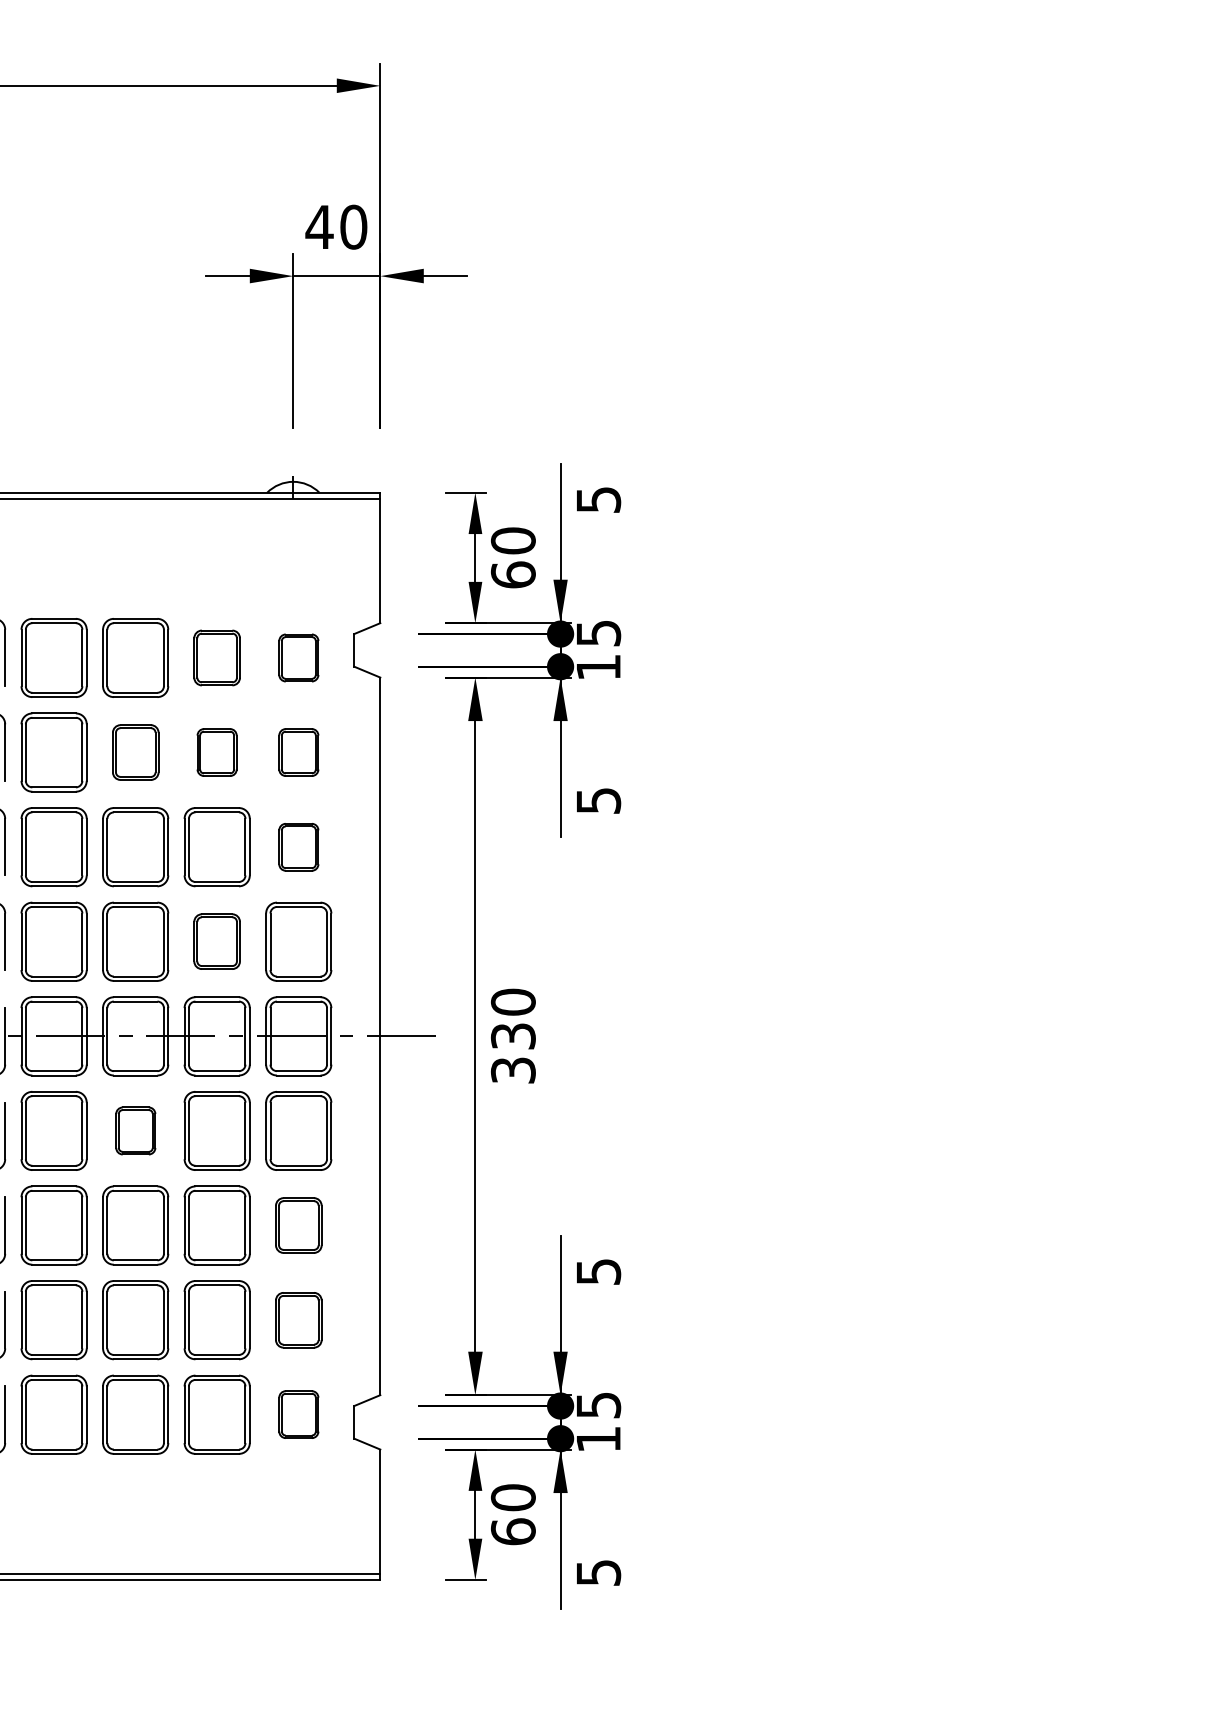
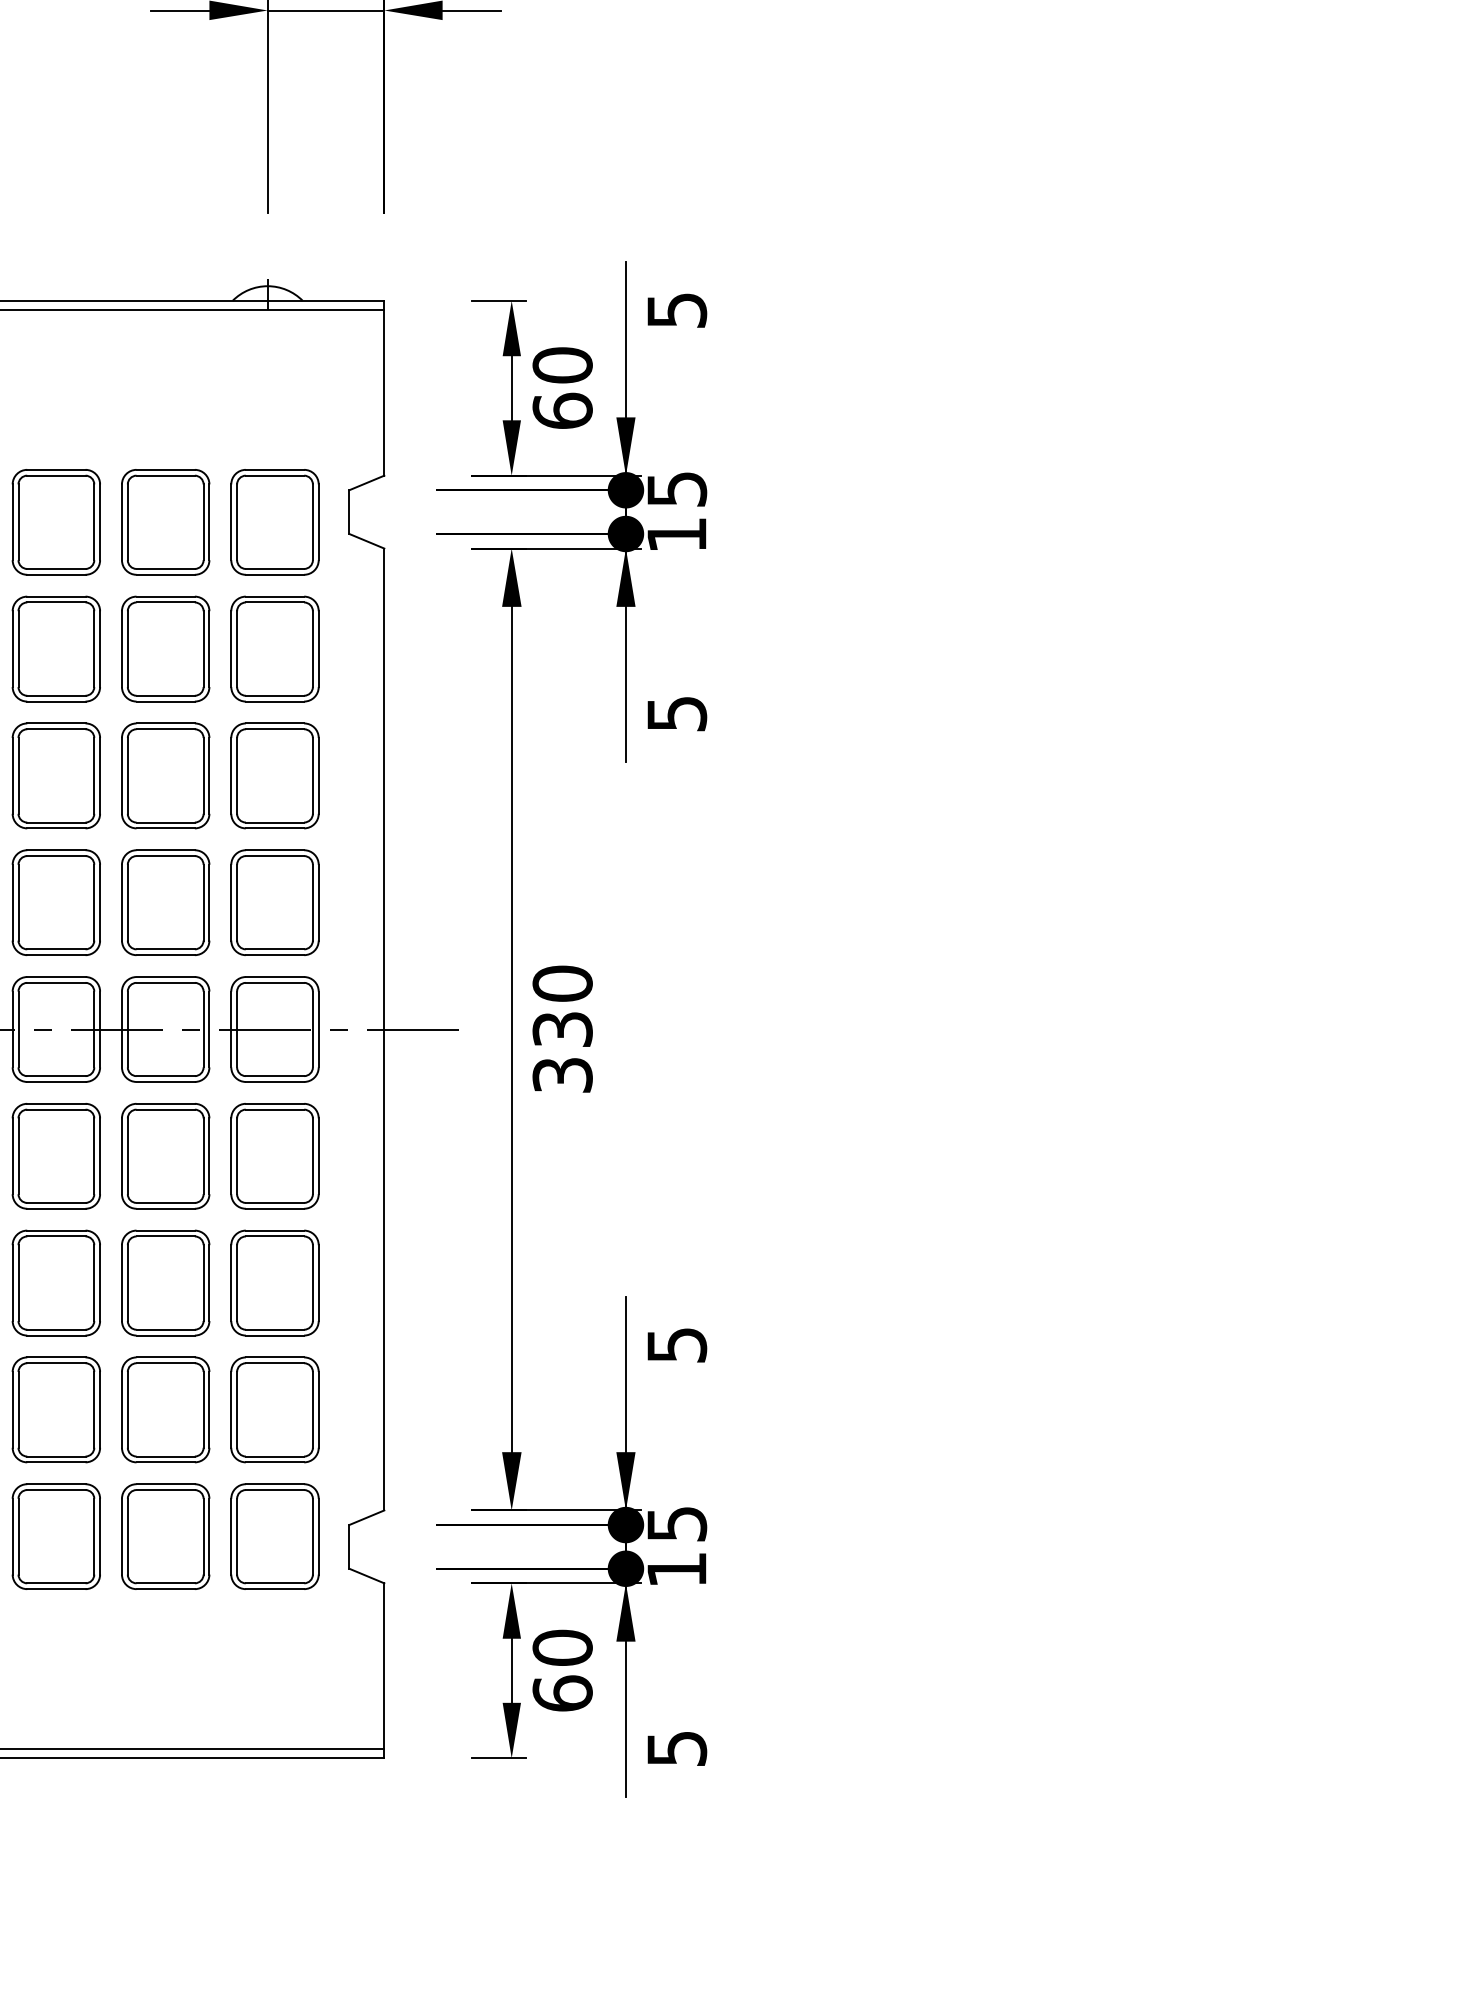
part: (216, 657) -> (164, 521), size x1.43
part: (298, 657) -> (274, 521), size x1.67
part: (135, 752) -> (56, 649), size x1.43
part: (216, 752) -> (164, 649), size x1.67
part: (298, 752) -> (274, 649), size x1.67
part: (298, 847) -> (274, 776), size x1.67
part: (216, 941) -> (164, 902), size x1.43
part: (135, 1130) -> (56, 1155), size x1.67
part: (298, 1225) -> (274, 1283), size x1.43
part: (298, 1320) -> (274, 1410), size x1.43
part: (298, 1414) -> (274, 1536), size x1.67

